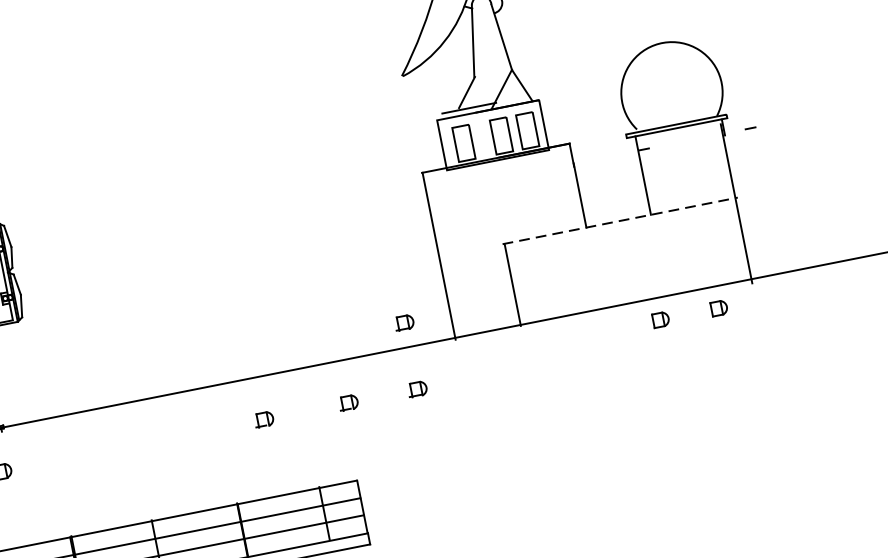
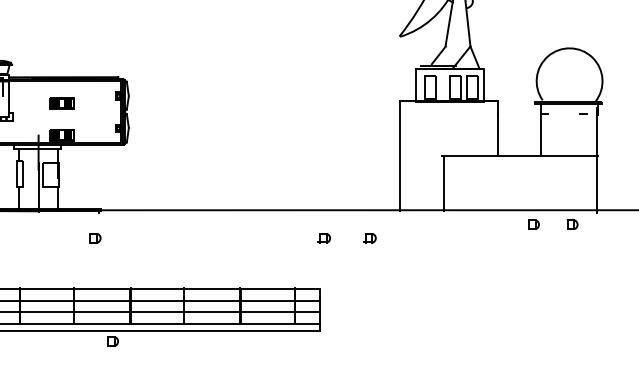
line: (750, 127) -> (583, 113), moved
line: (620, 220) -> (520, 156), dashed -> solid
part: (403, 323) -> (369, 194), removed
part: (263, 420) -> (267, 238), removed

